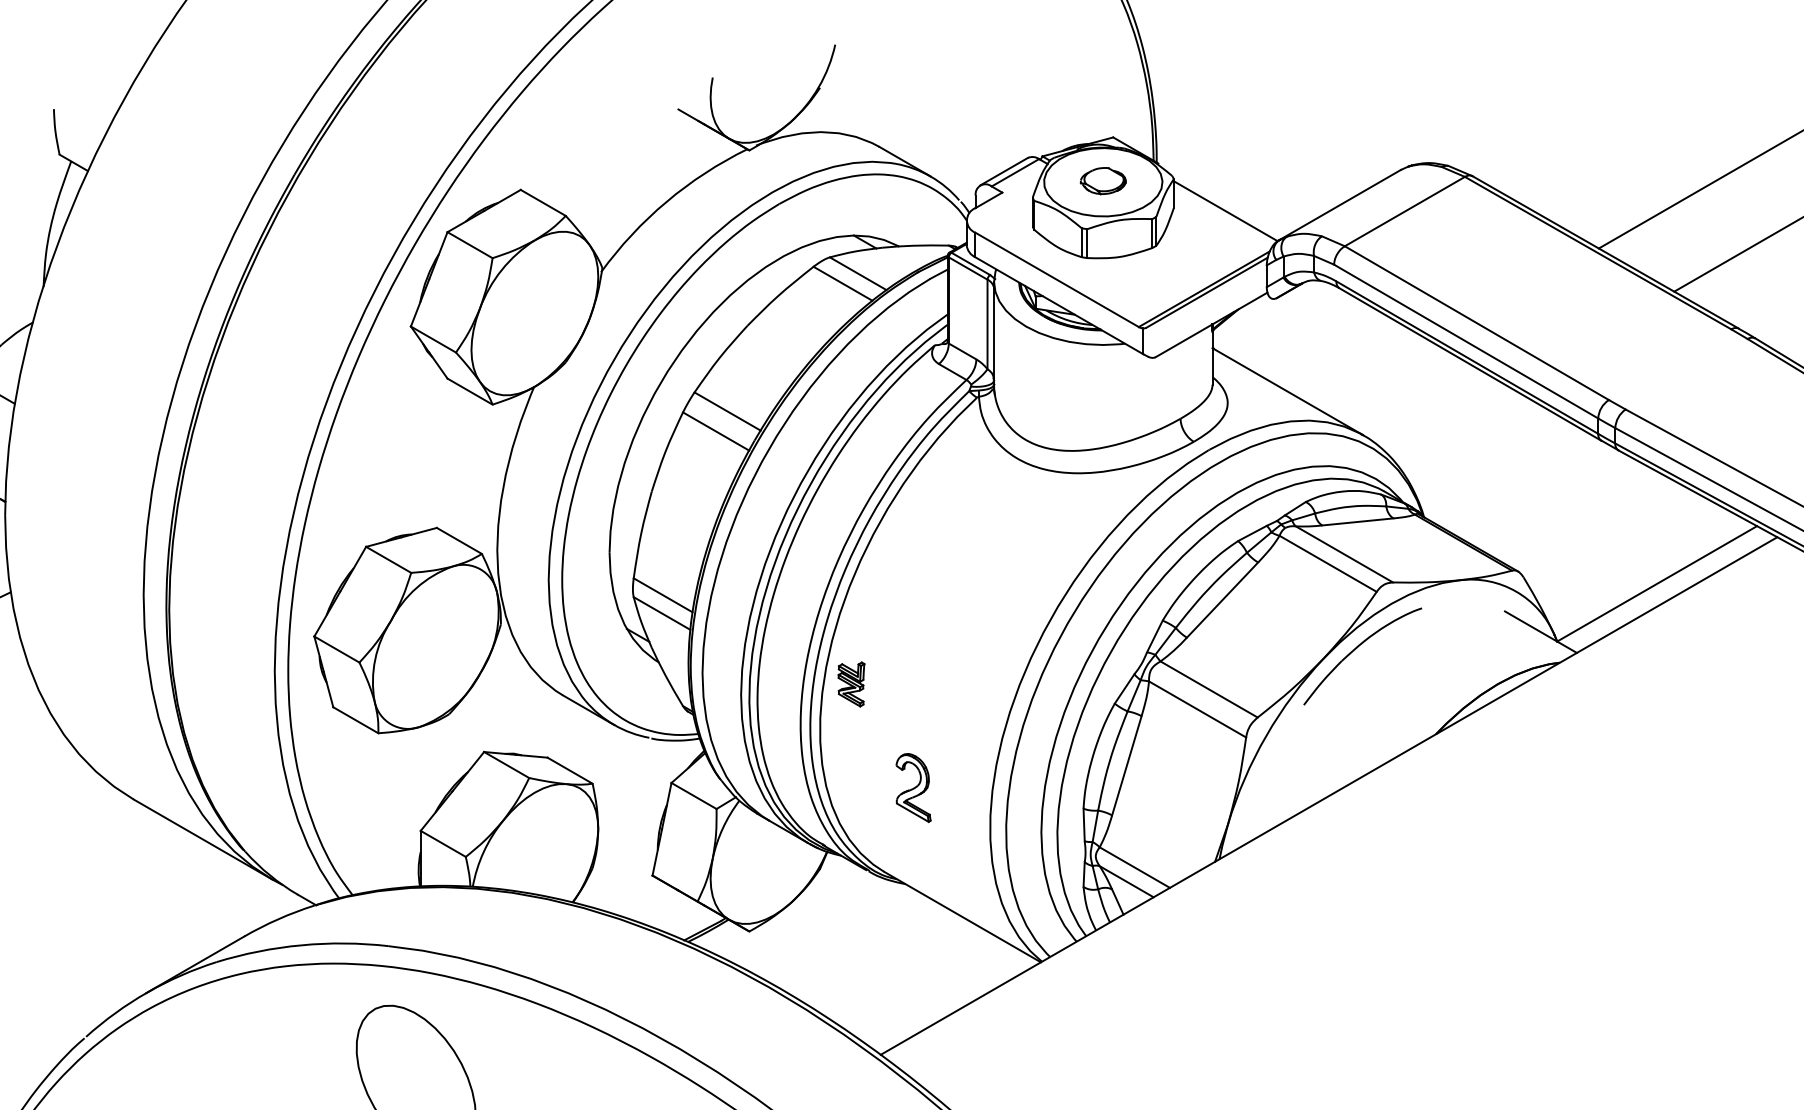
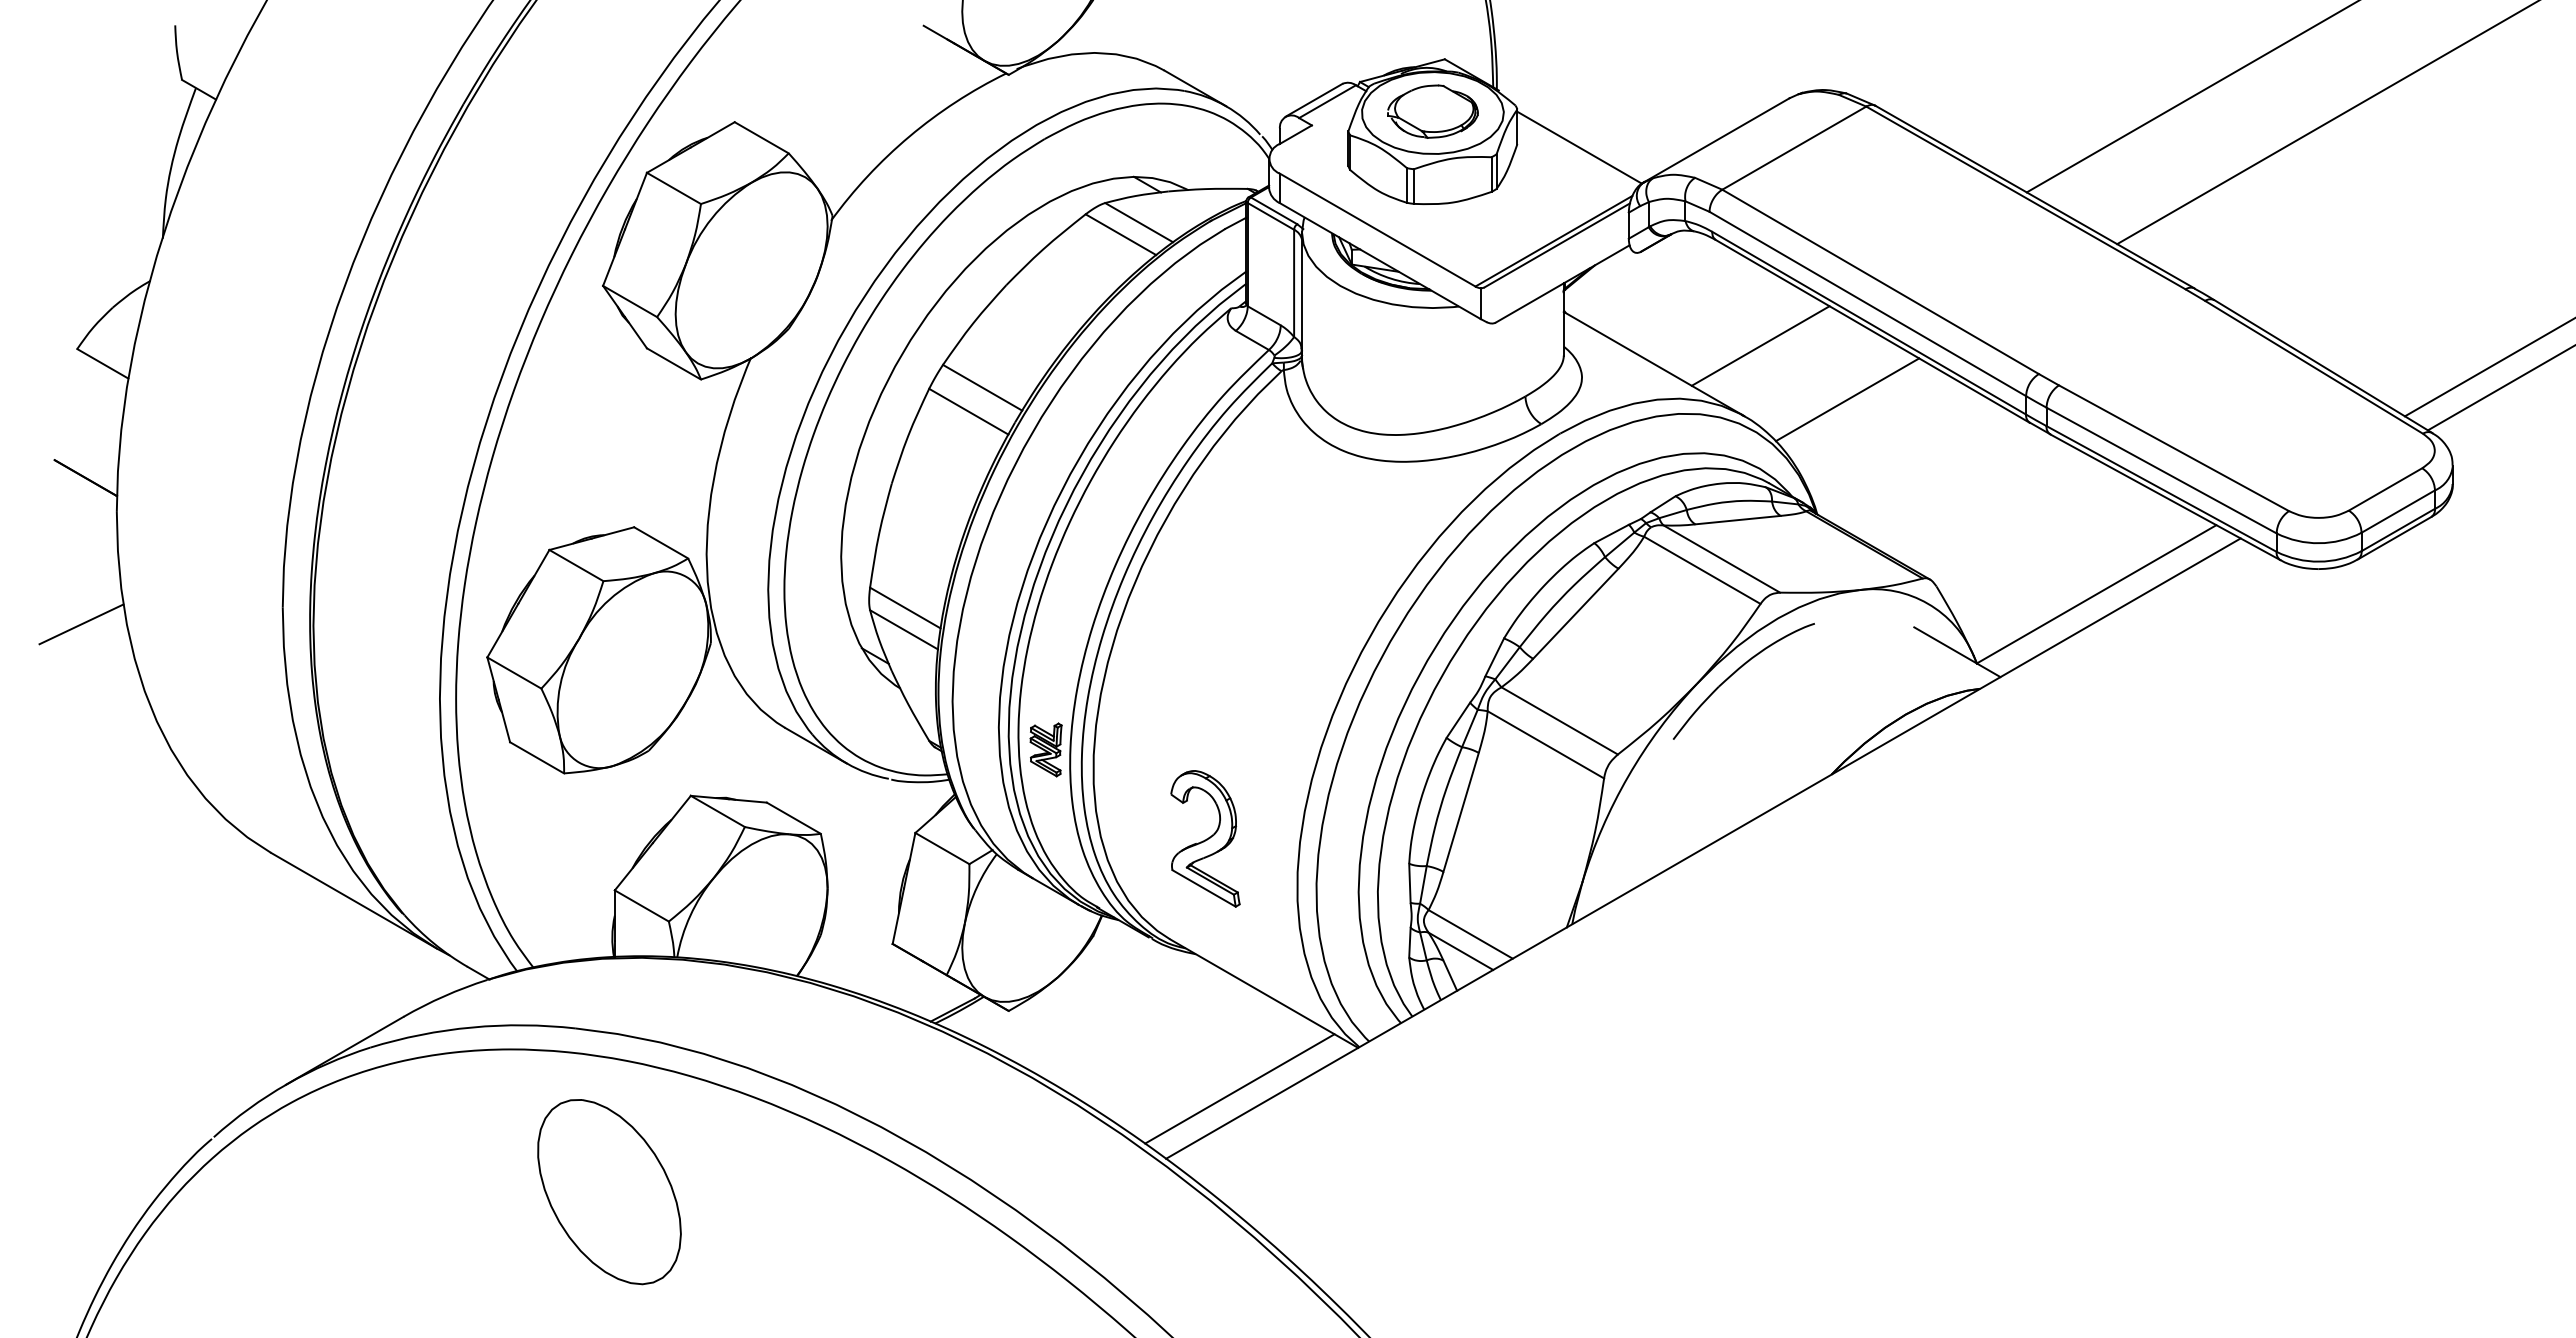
part: (1102, 180) -> (1432, 111), size x1.67
line: (1376, 376) -> (1760, 345), added
line: (1449, 421) -> (1847, 399), added
part: (850, 684) -> (1045, 749), moved
part: (913, 787) -> (1205, 838), size x1.67
line: (941, 996) -> (1239, 1088), added

